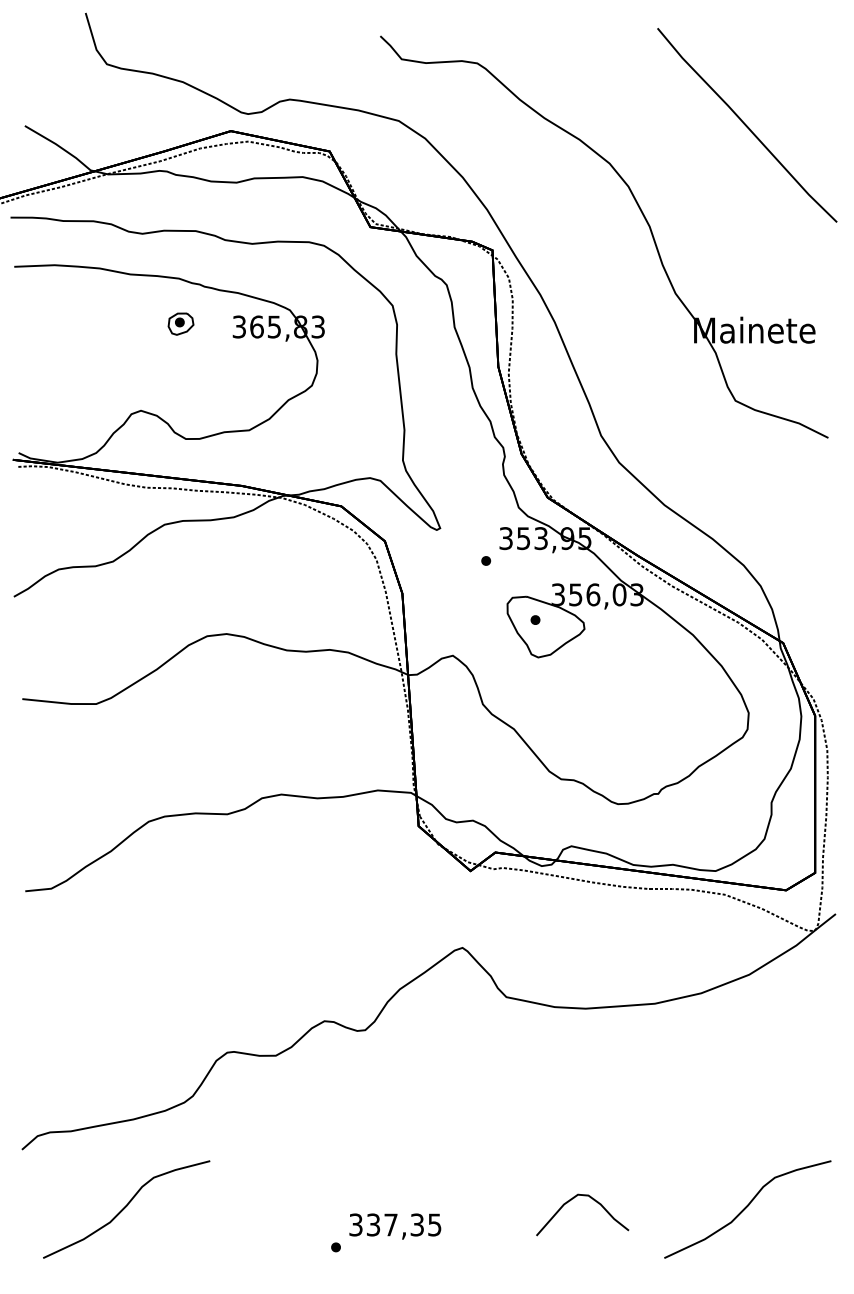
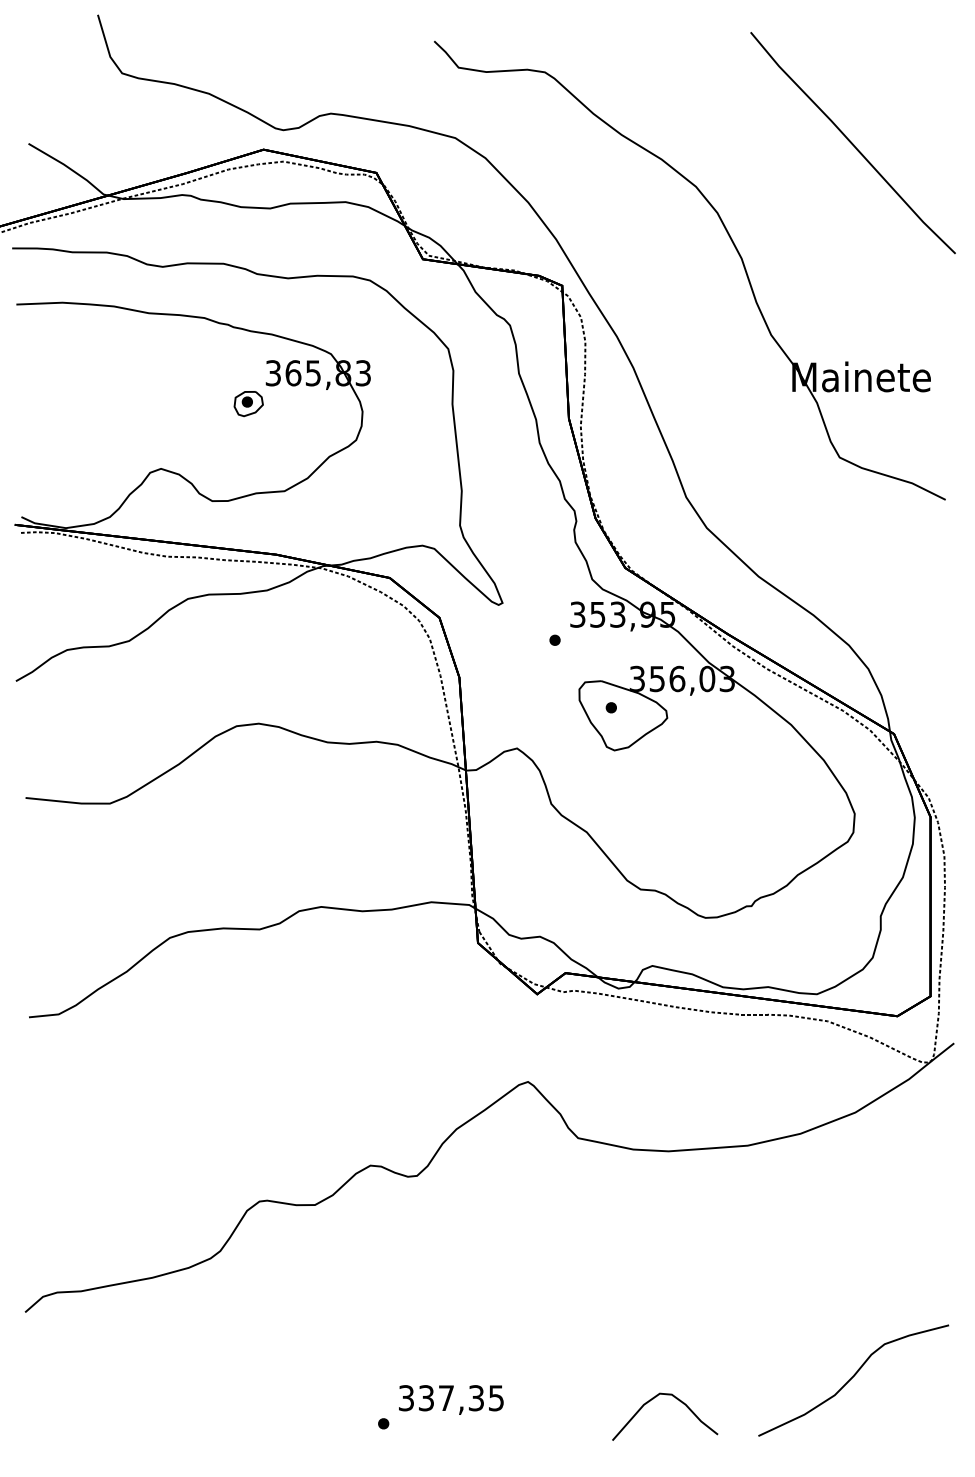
part: (180, 324) -> (248, 404), moved
curve: (592, 1199) -> (676, 1399), moved
curve: (125, 1207) -> (143, 1378), removed

